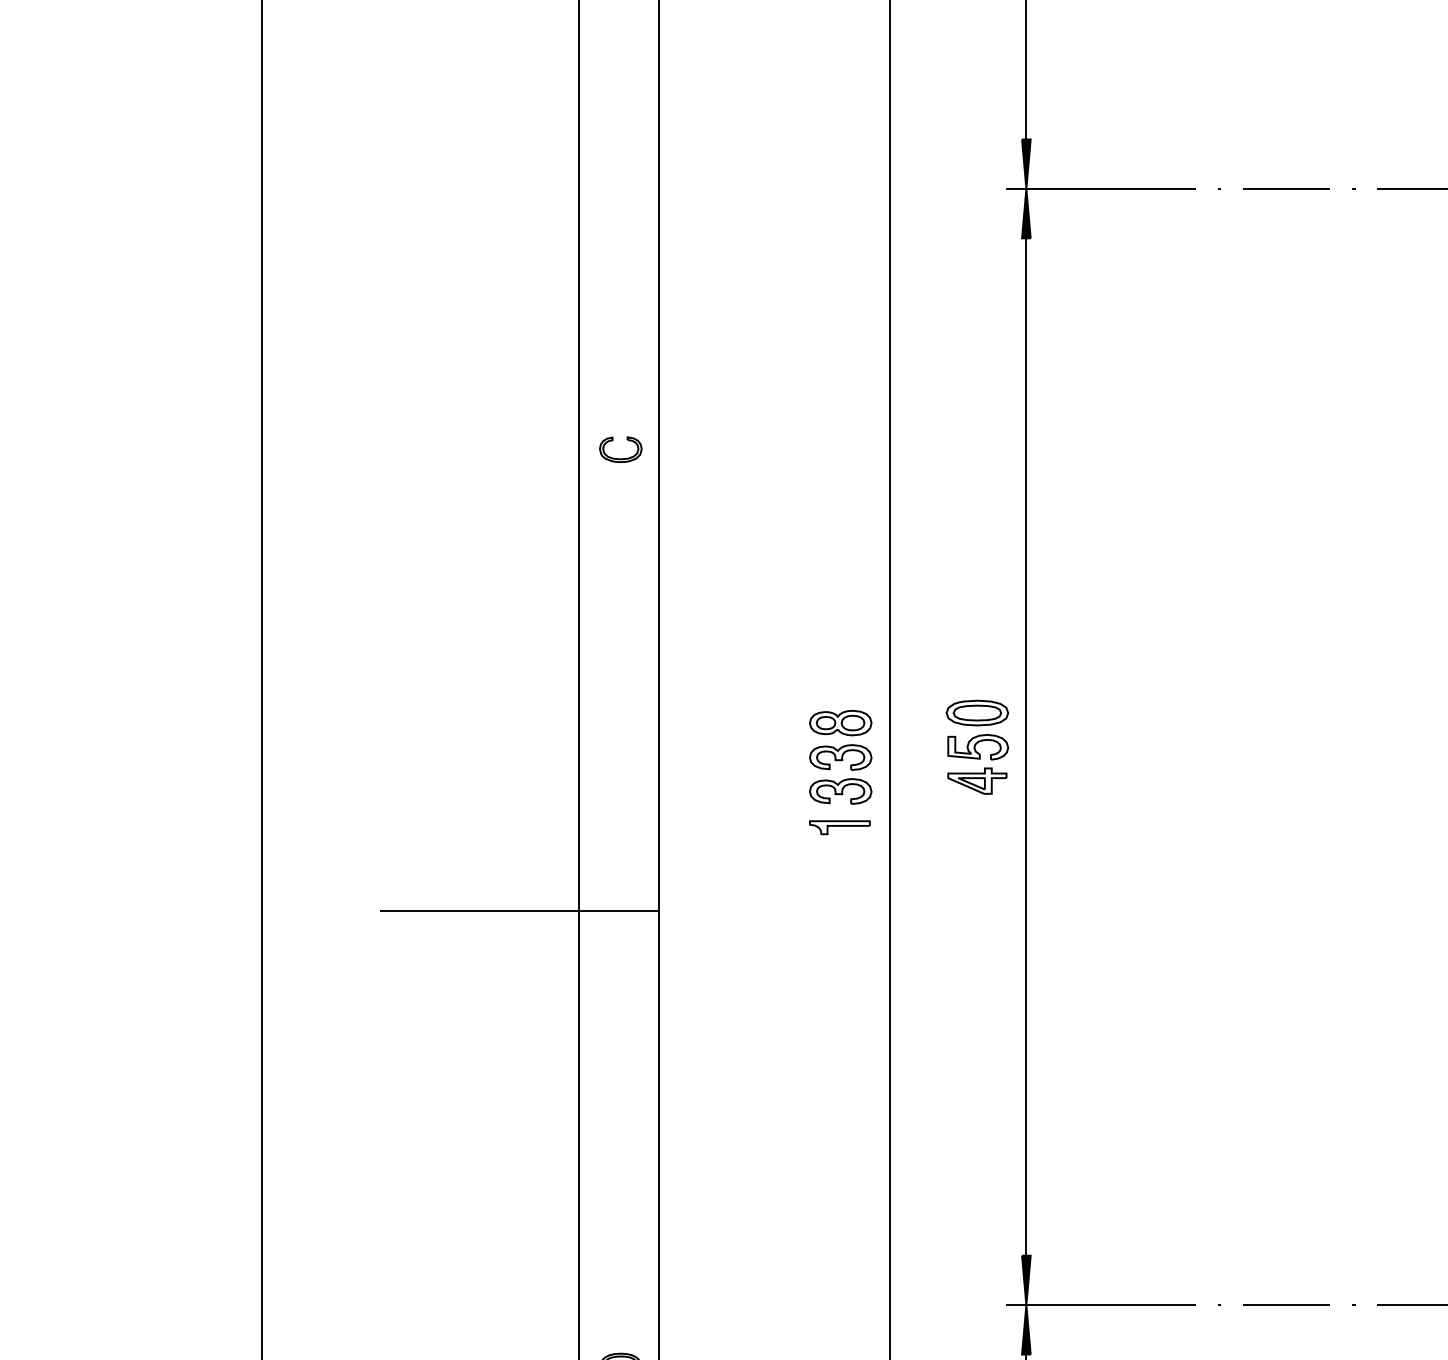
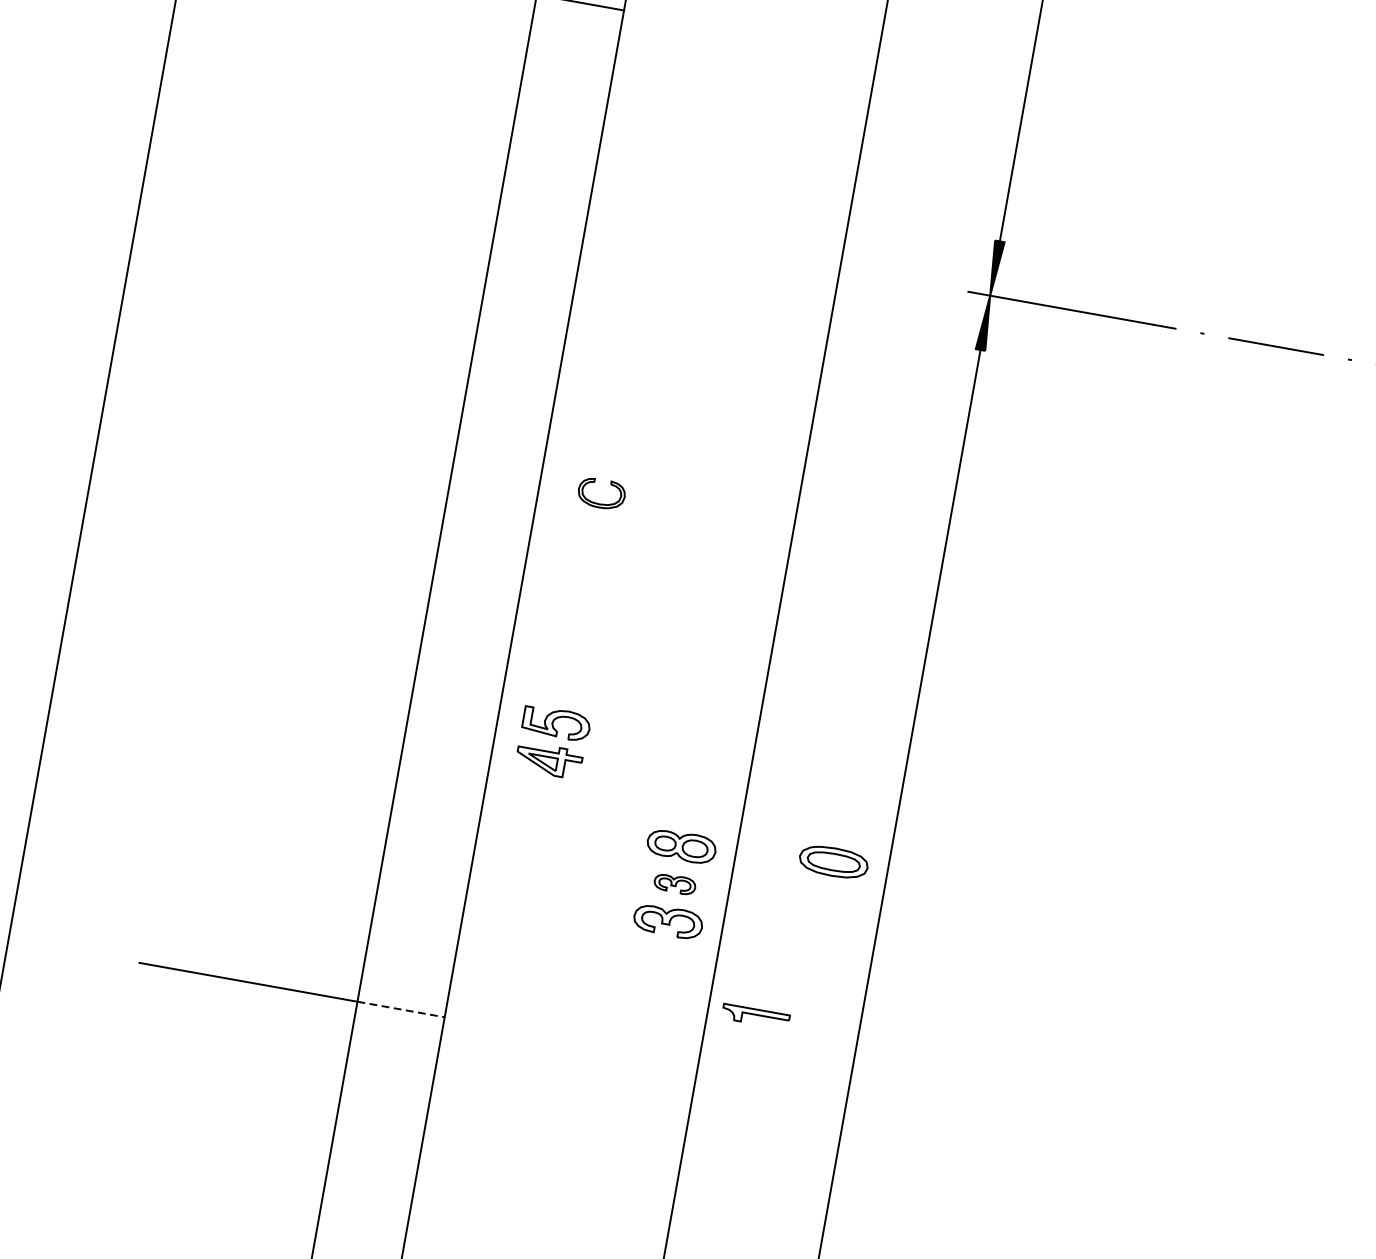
part: (620, 458) -> (599, 503), moved
part: (840, 757) -> (674, 884), size x0.6
part: (978, 764) -> (553, 742), moved
part: (839, 827) -> (755, 1016), moved
line: (618, 911) -> (400, 1009), solid -> dashed

